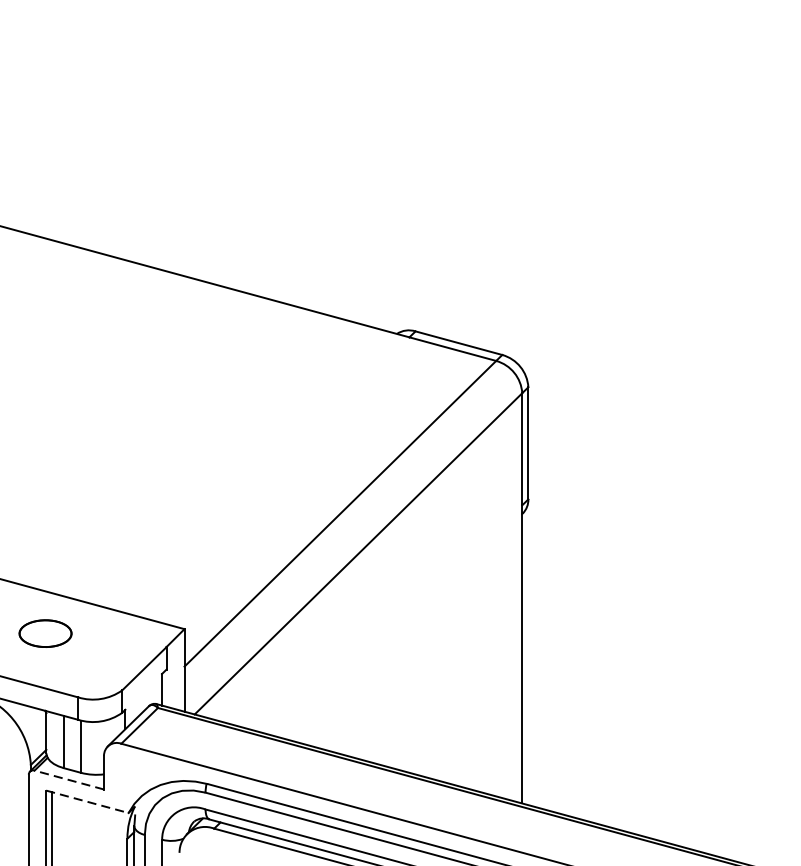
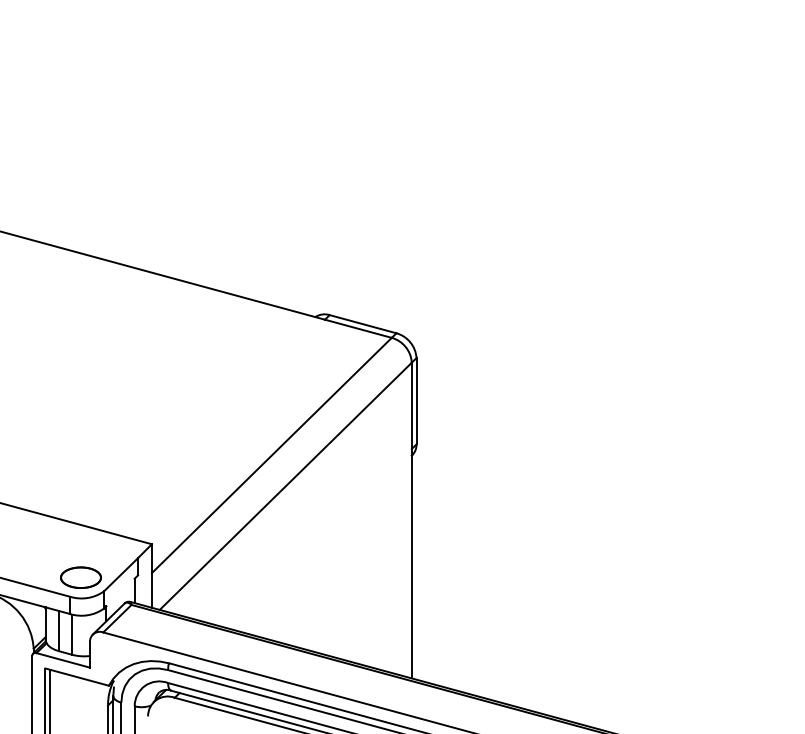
part: (44, 633) -> (80, 577), moved
line: (69, 780) -> (63, 660), dashed -> solid
line: (87, 802) -> (77, 677), dashed -> solid

